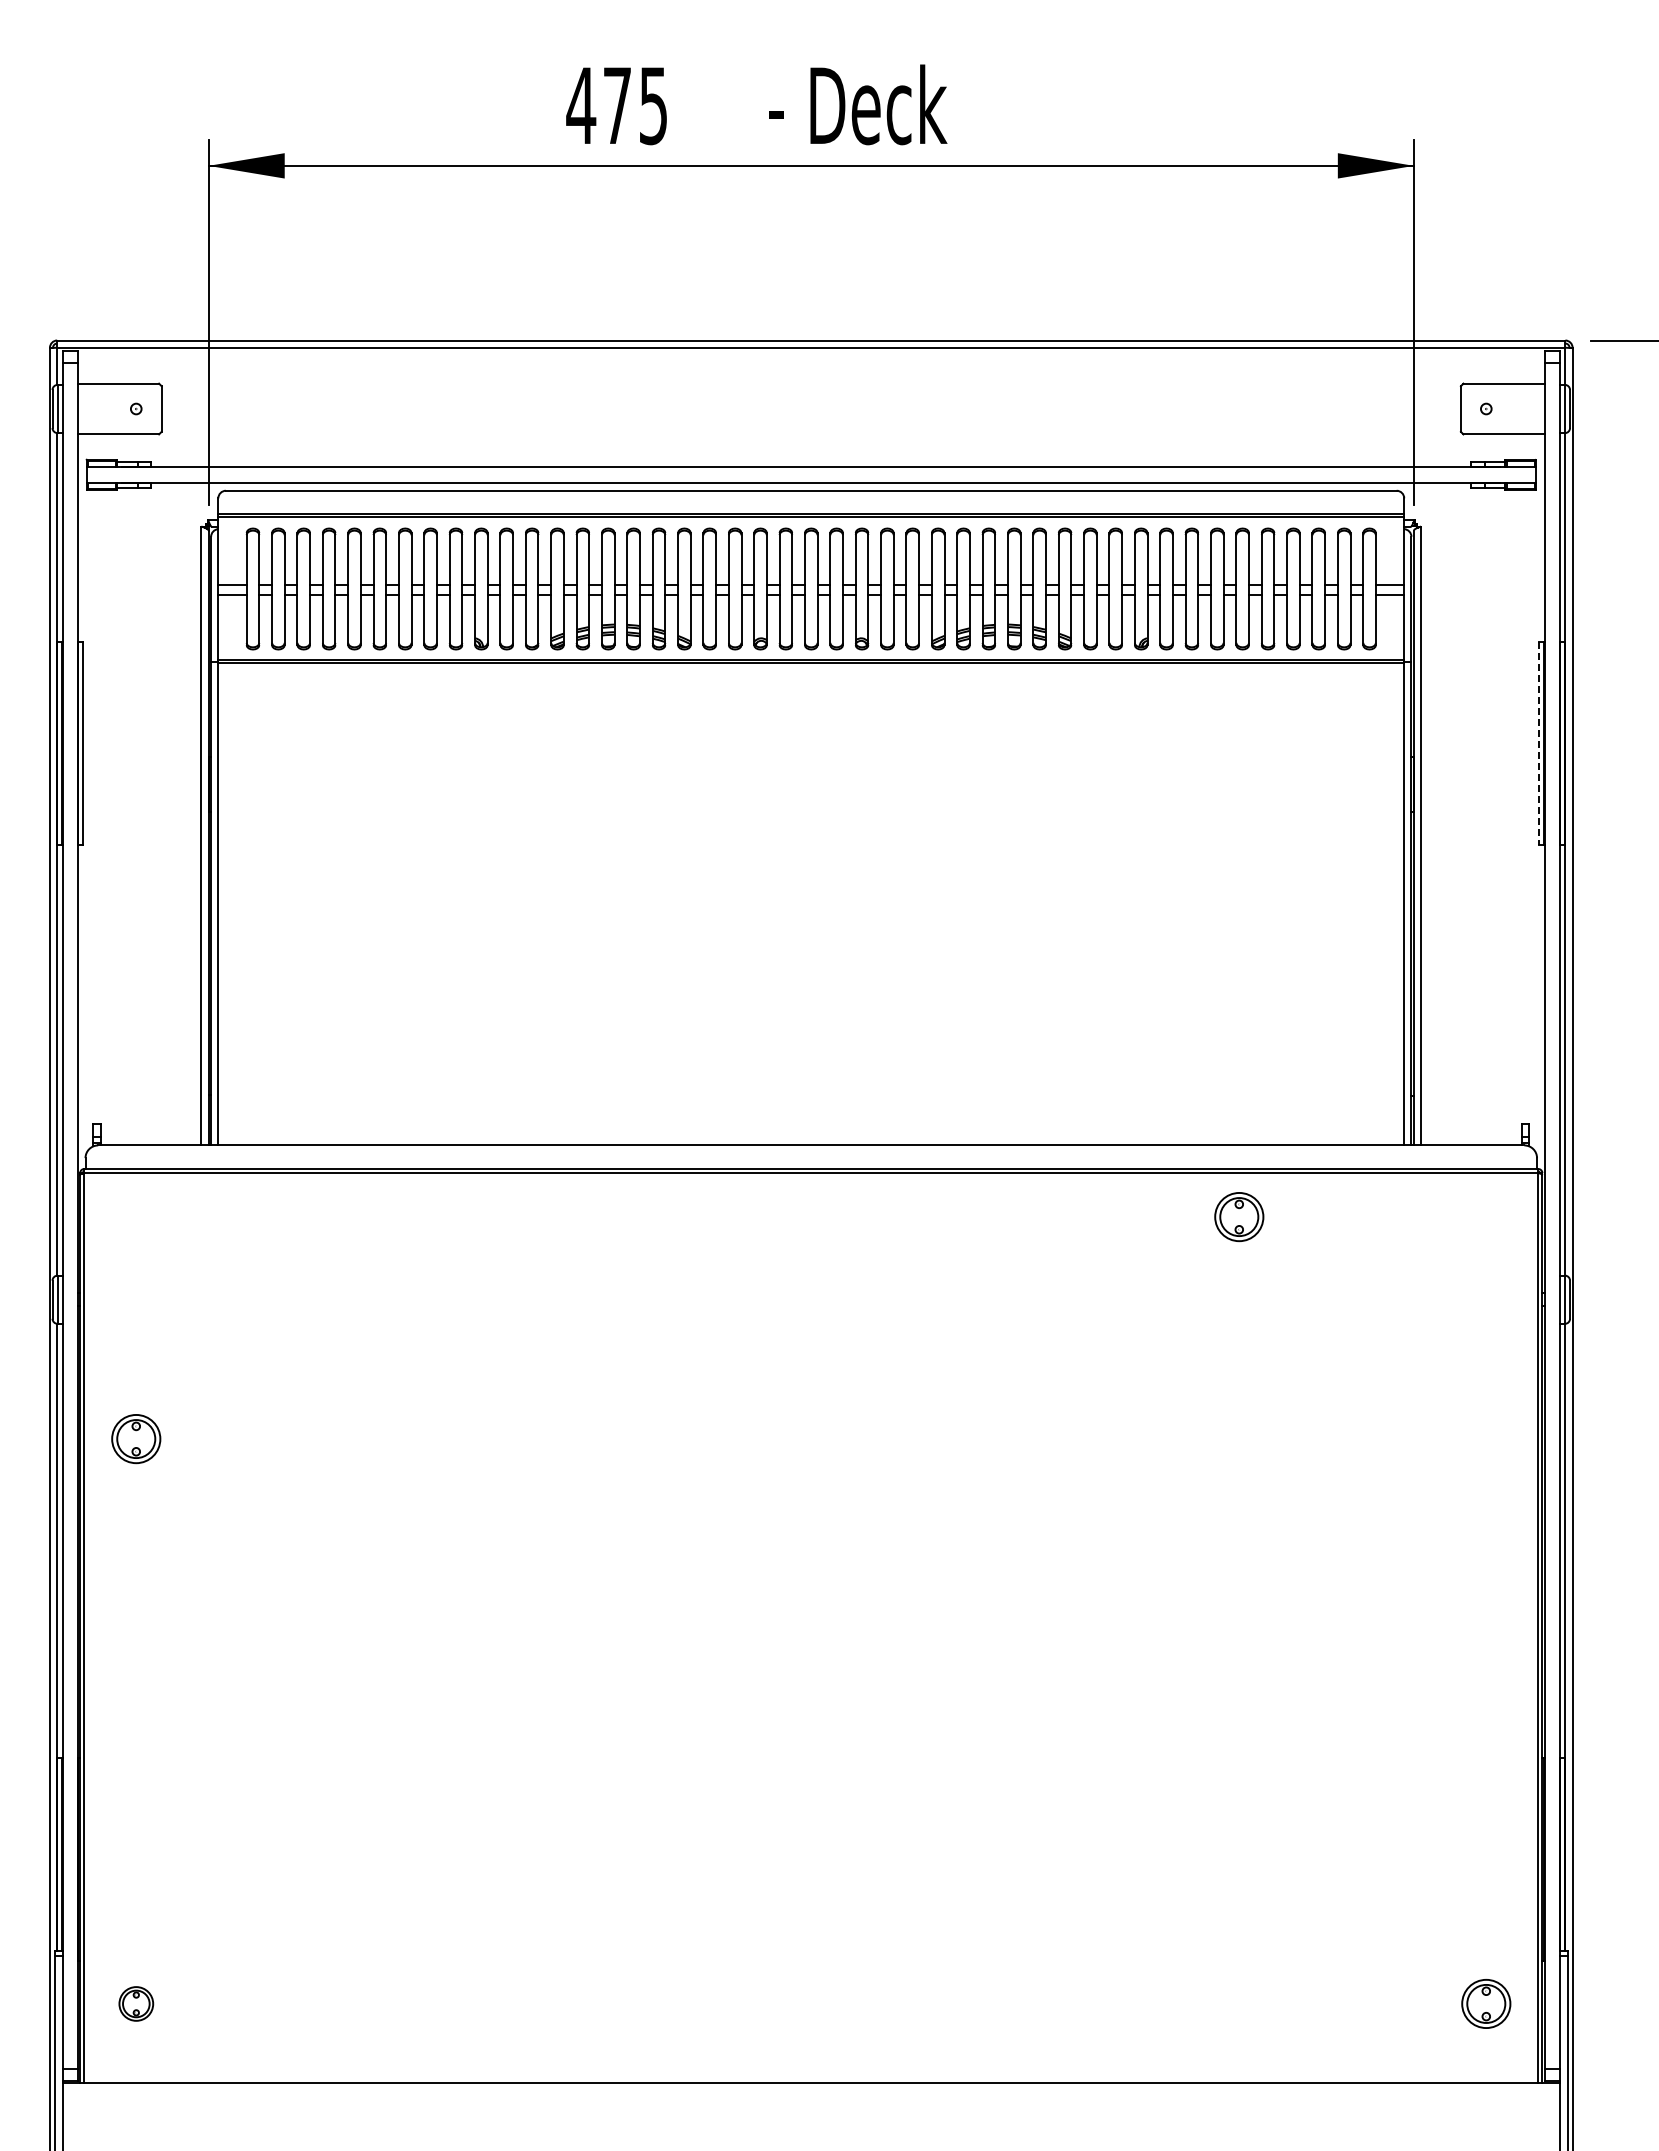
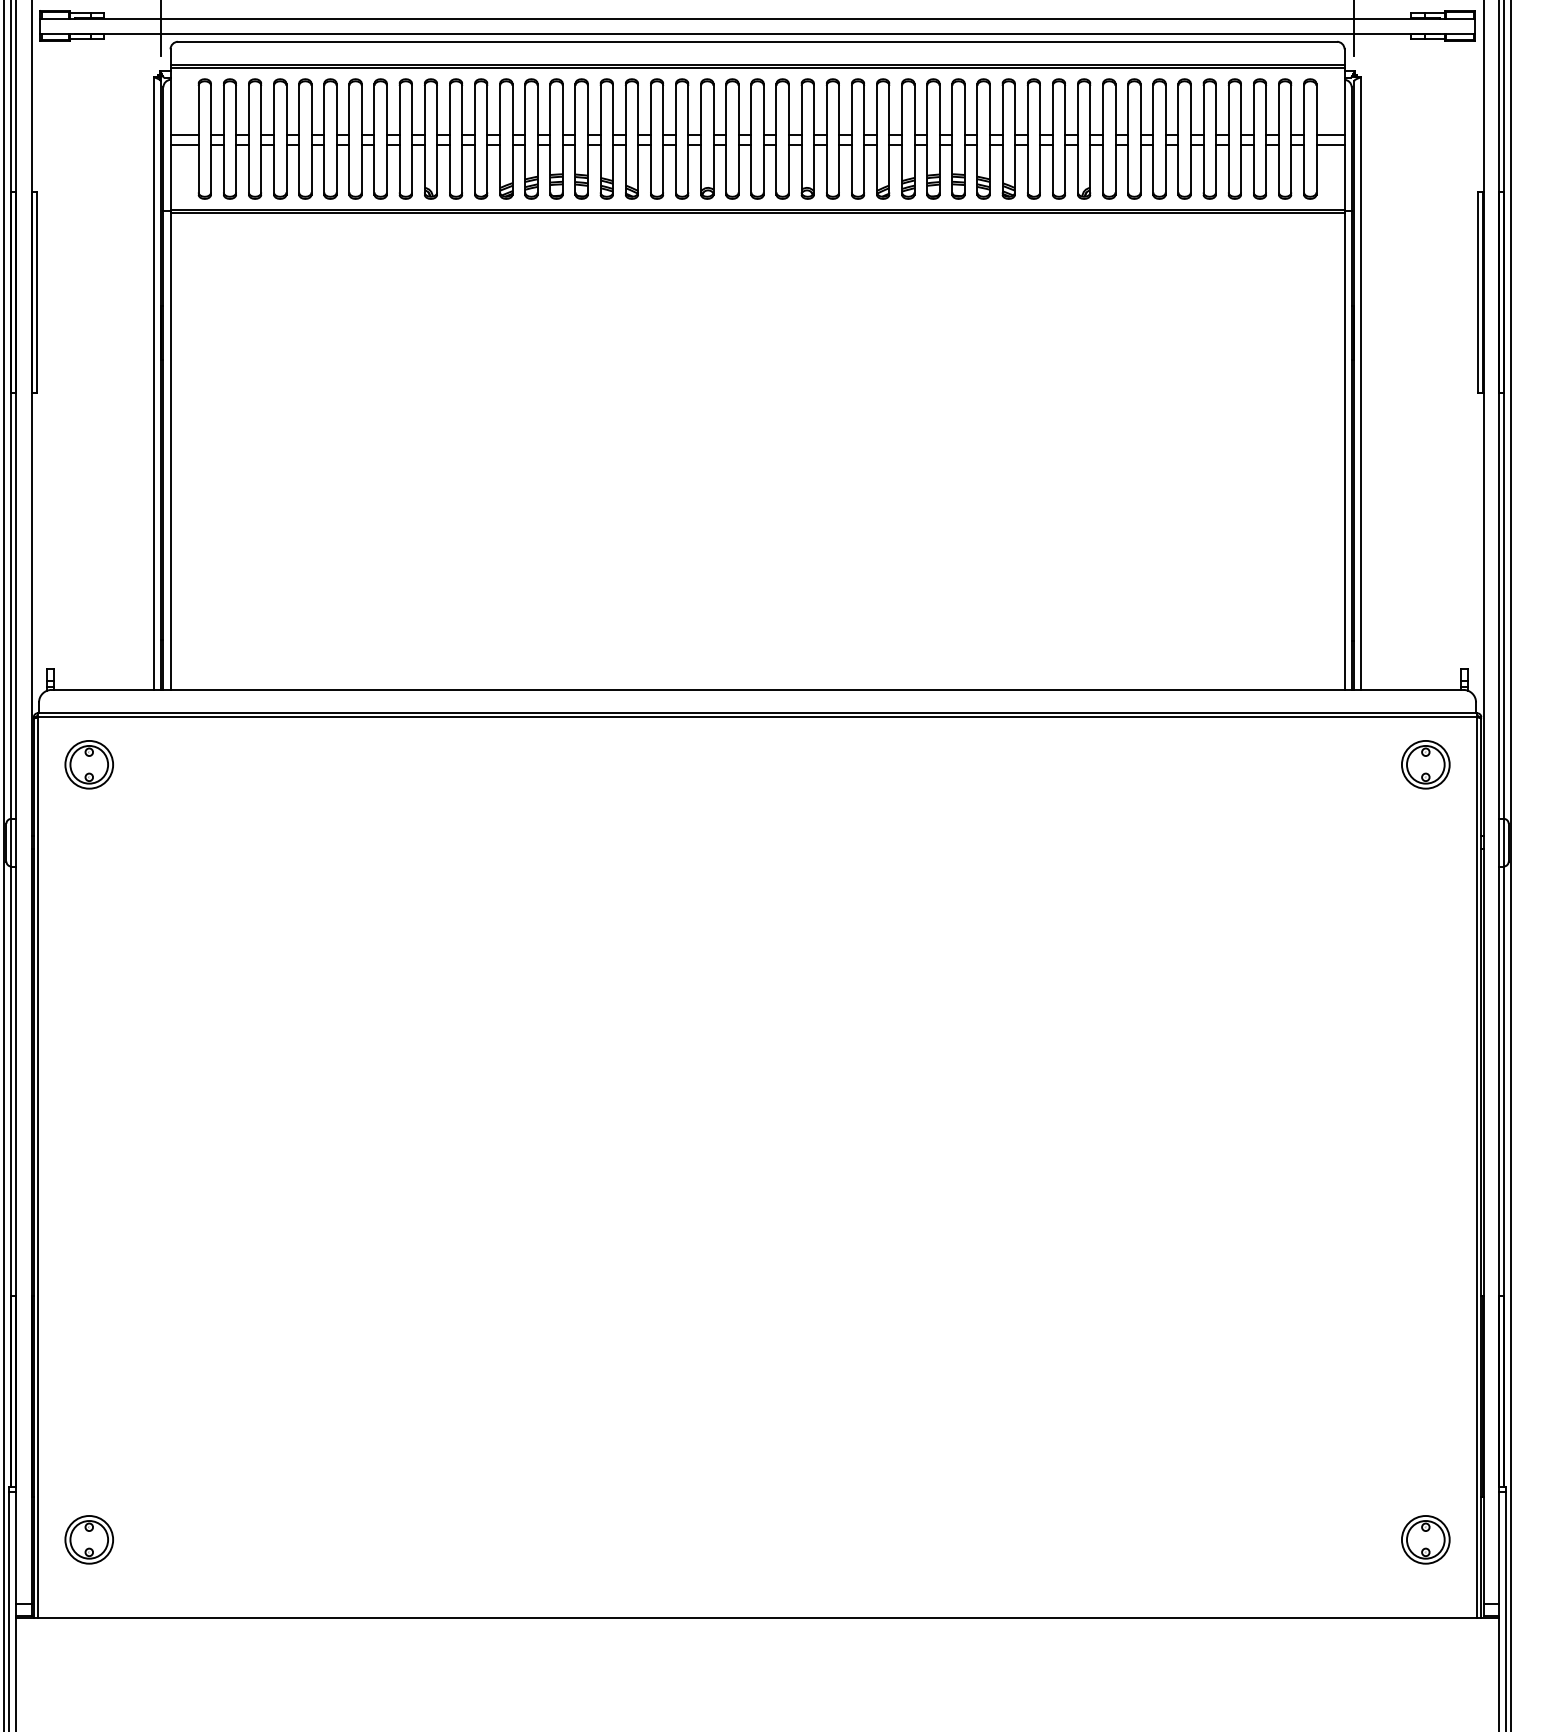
line: (1539, 743) -> (1478, 292), dashed -> solid
part: (1239, 1217) -> (1426, 765), moved
part: (136, 1439) -> (89, 765), moved
part: (136, 2003) -> (89, 1539), size x1.43

